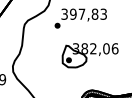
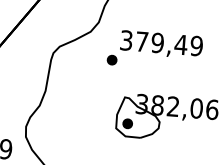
text: (88, 13) -> (169, 42), 397,83 -> 379,49

